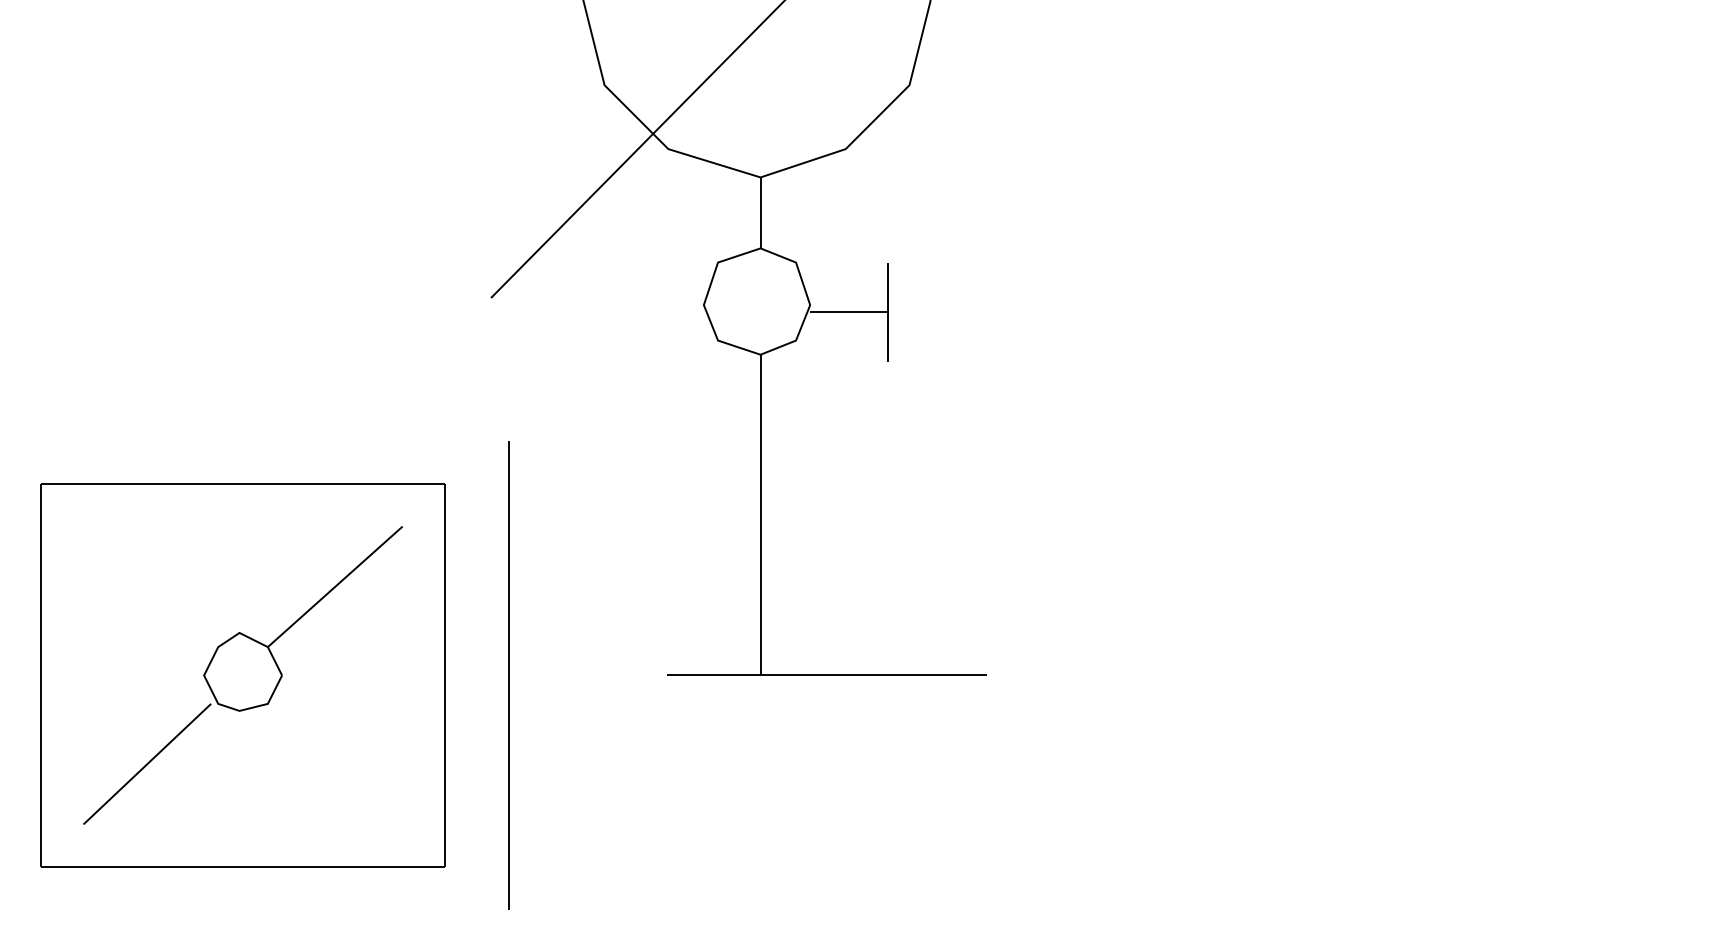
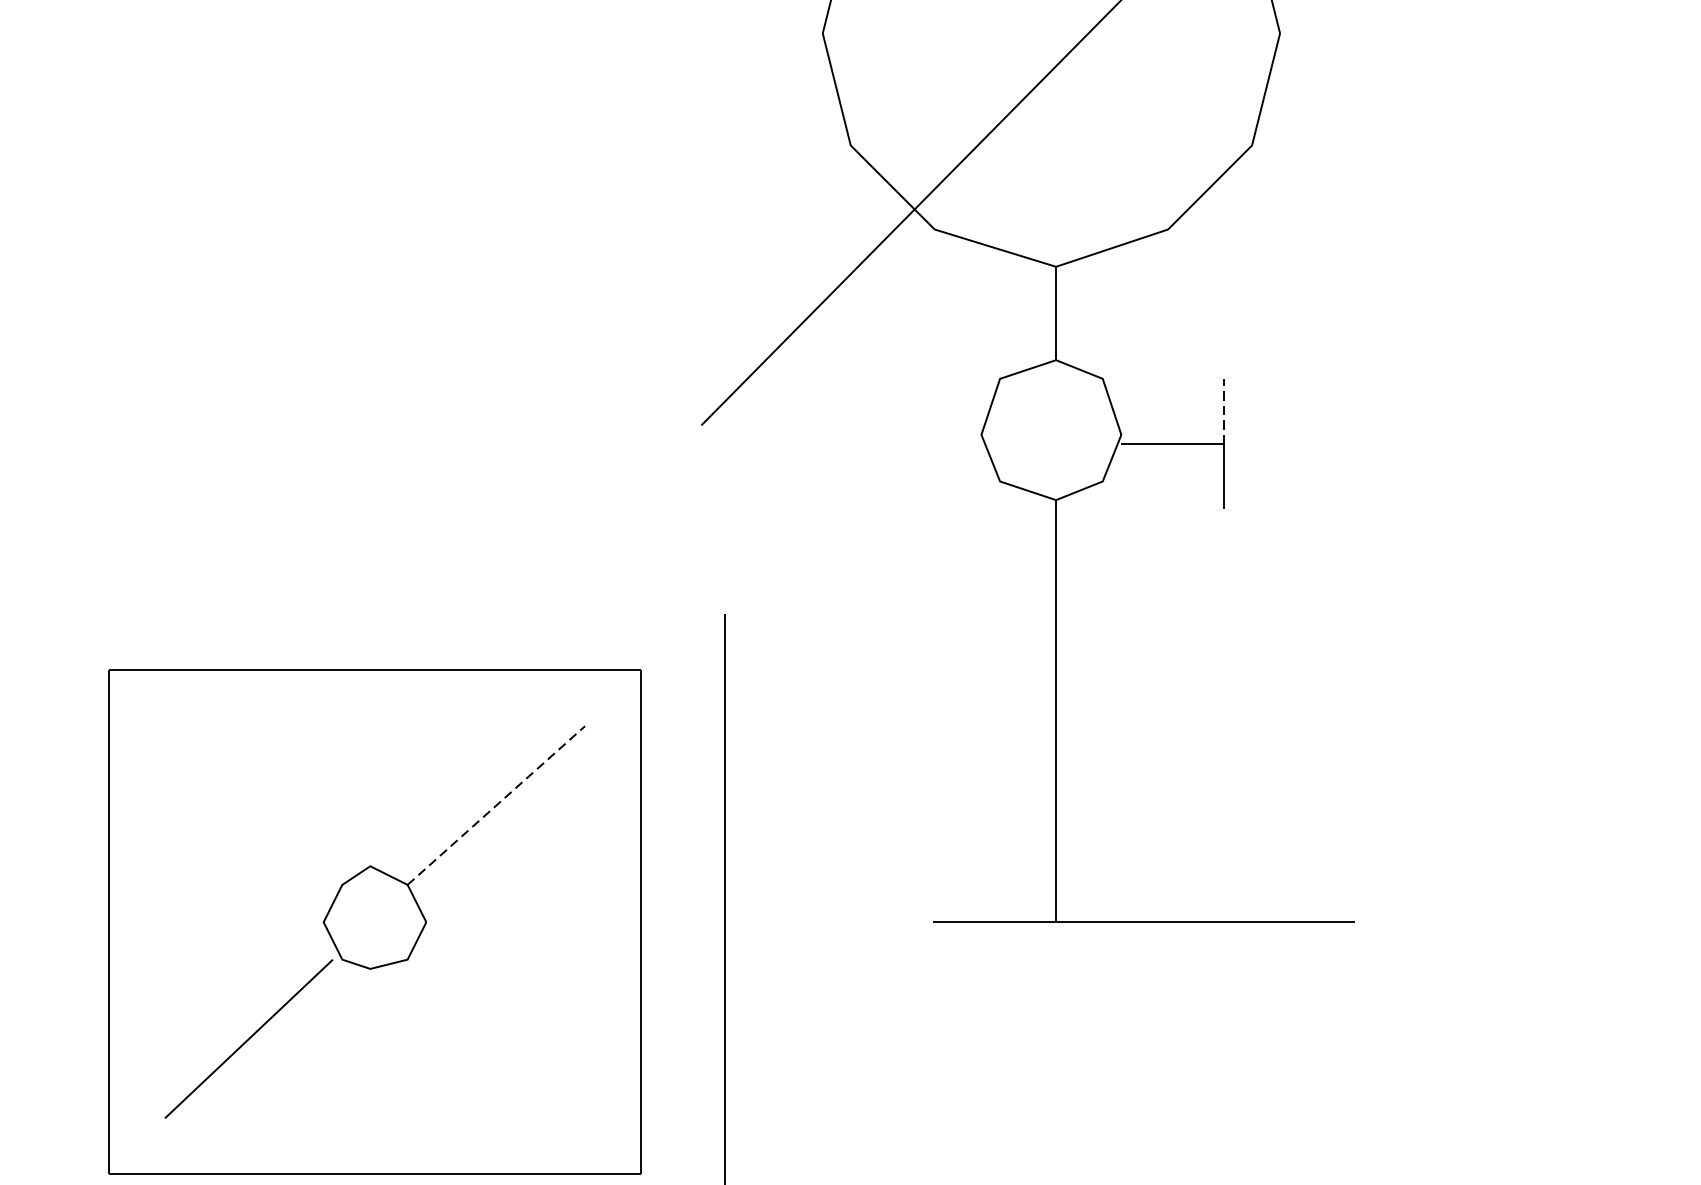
line: (888, 287) -> (1224, 411), solid -> dashed
line: (335, 586) -> (496, 805), solid -> dashed

